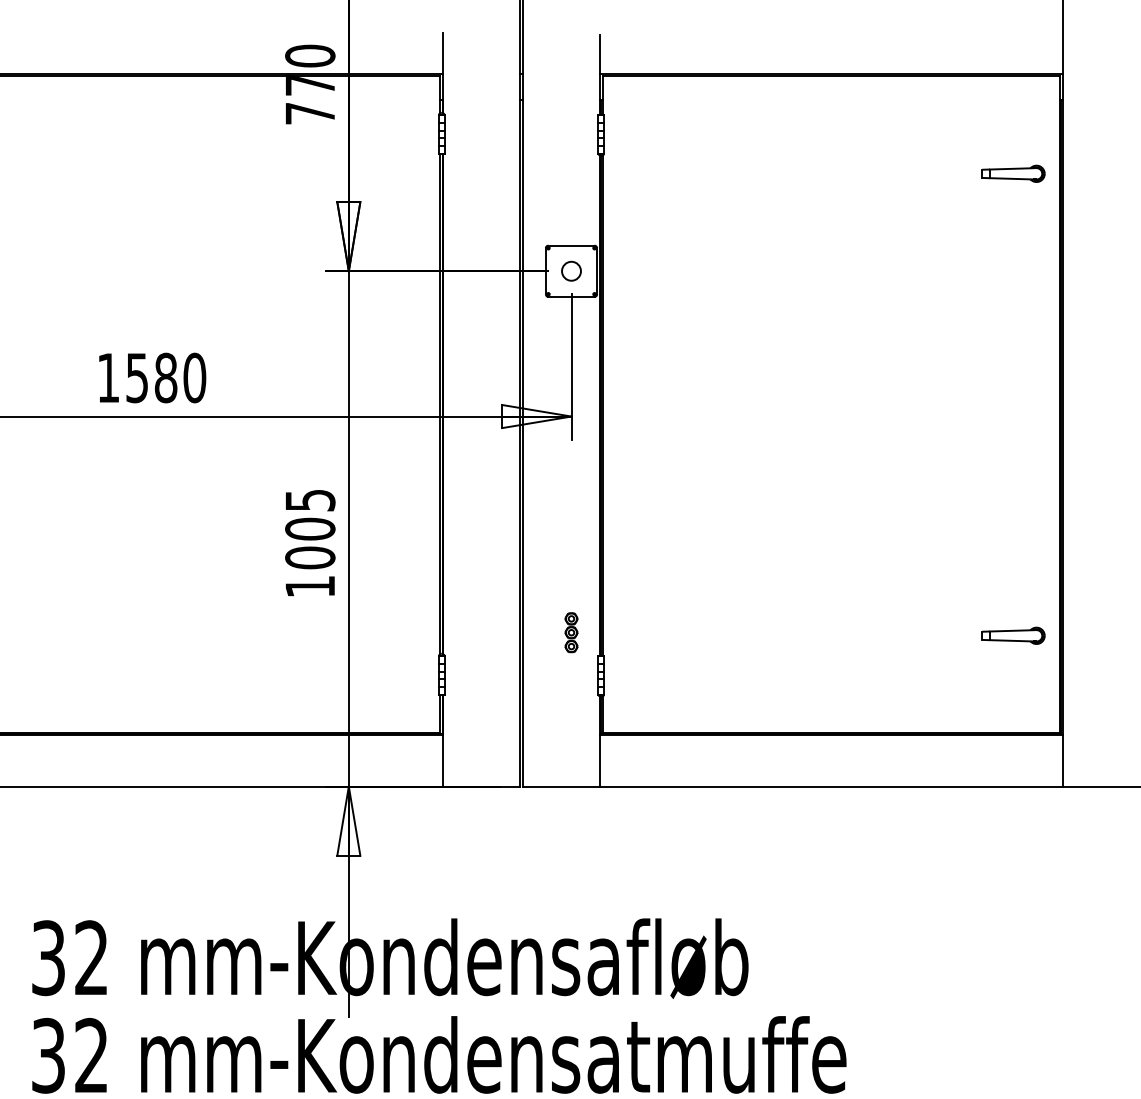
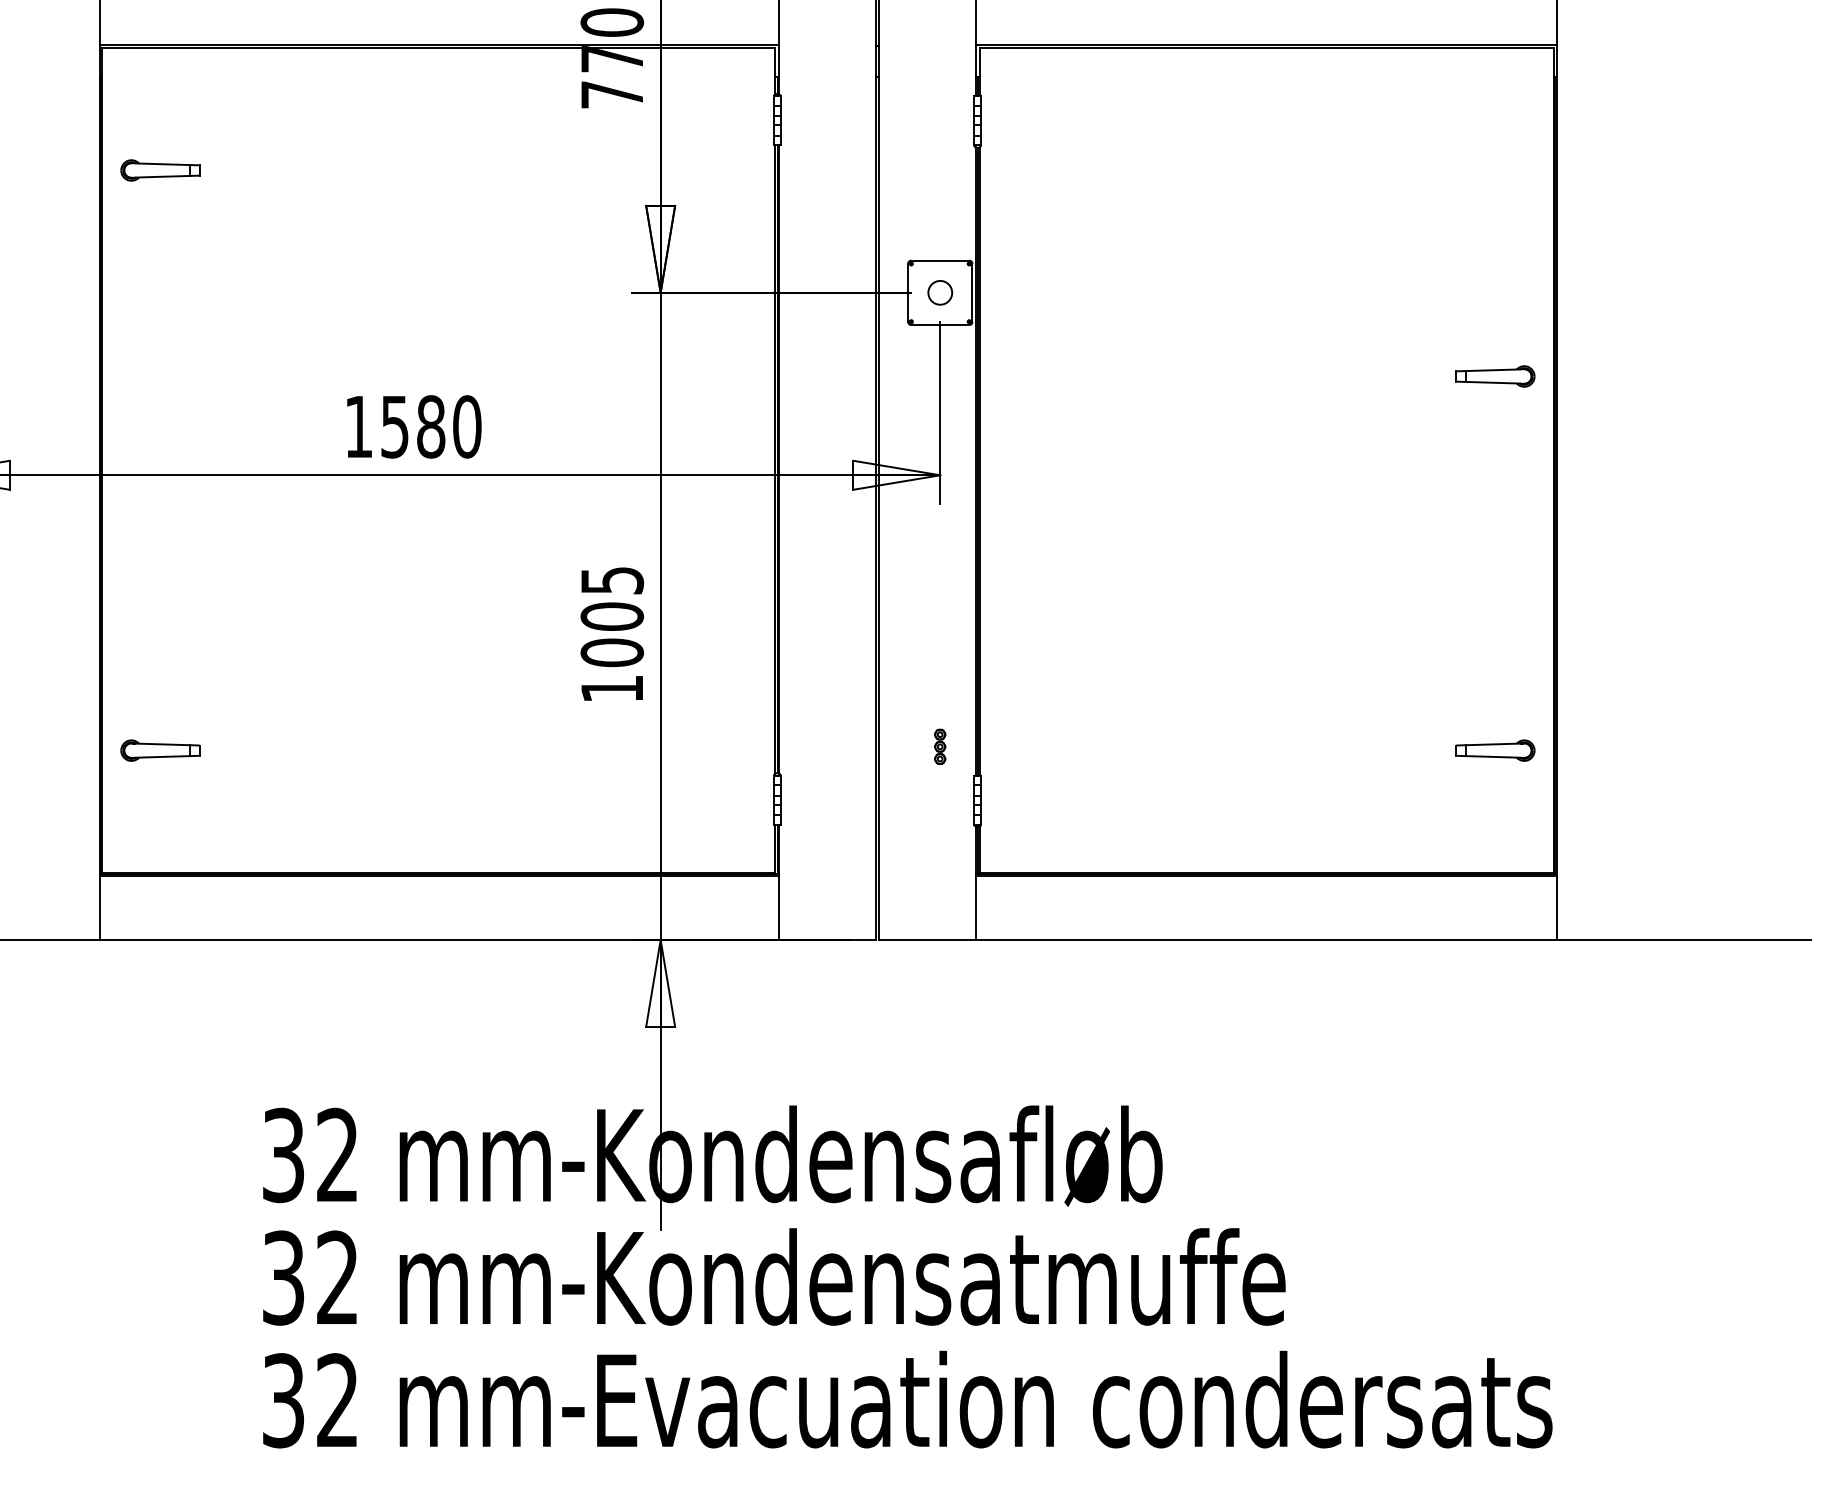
part: (1013, 173) -> (1495, 376), moved
part: (570, 632) -> (939, 746), size x0.7

